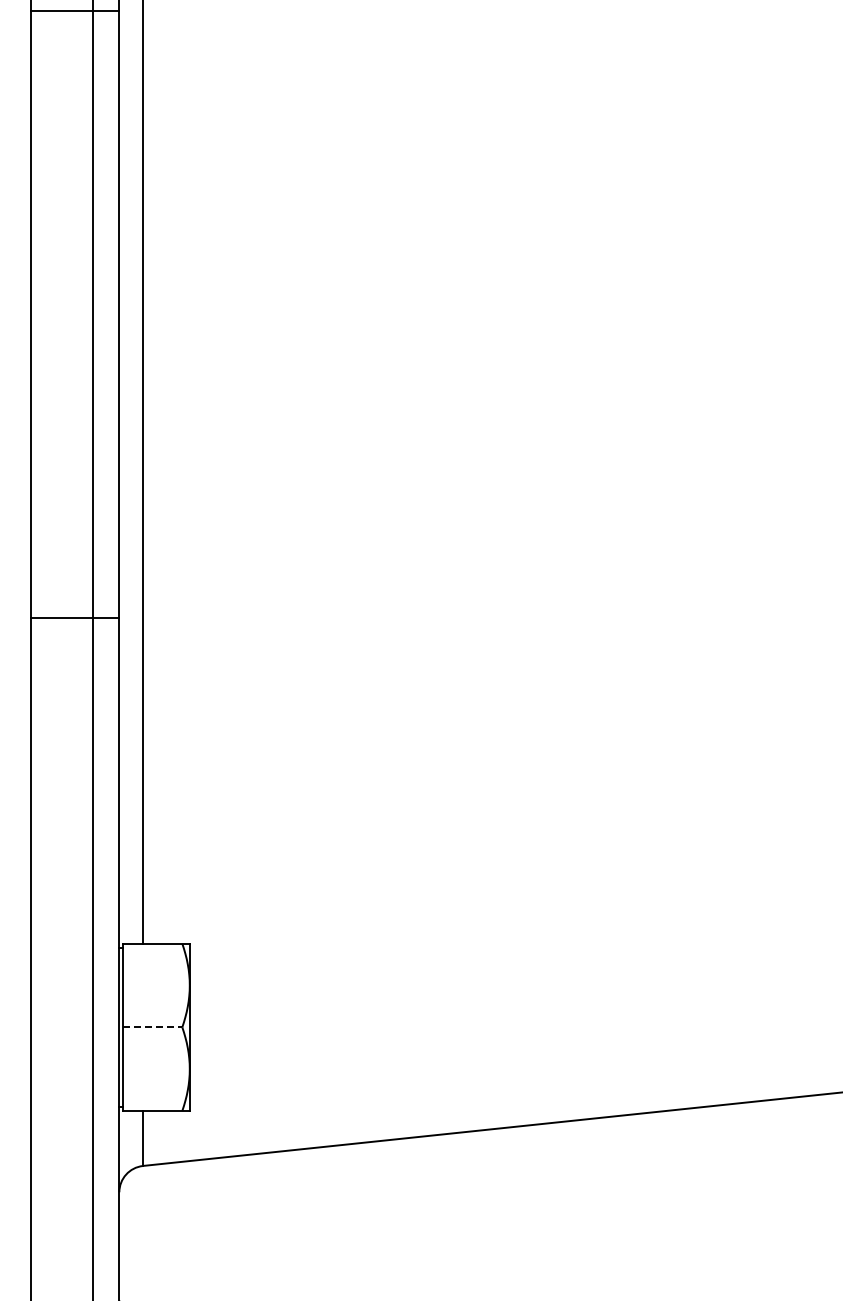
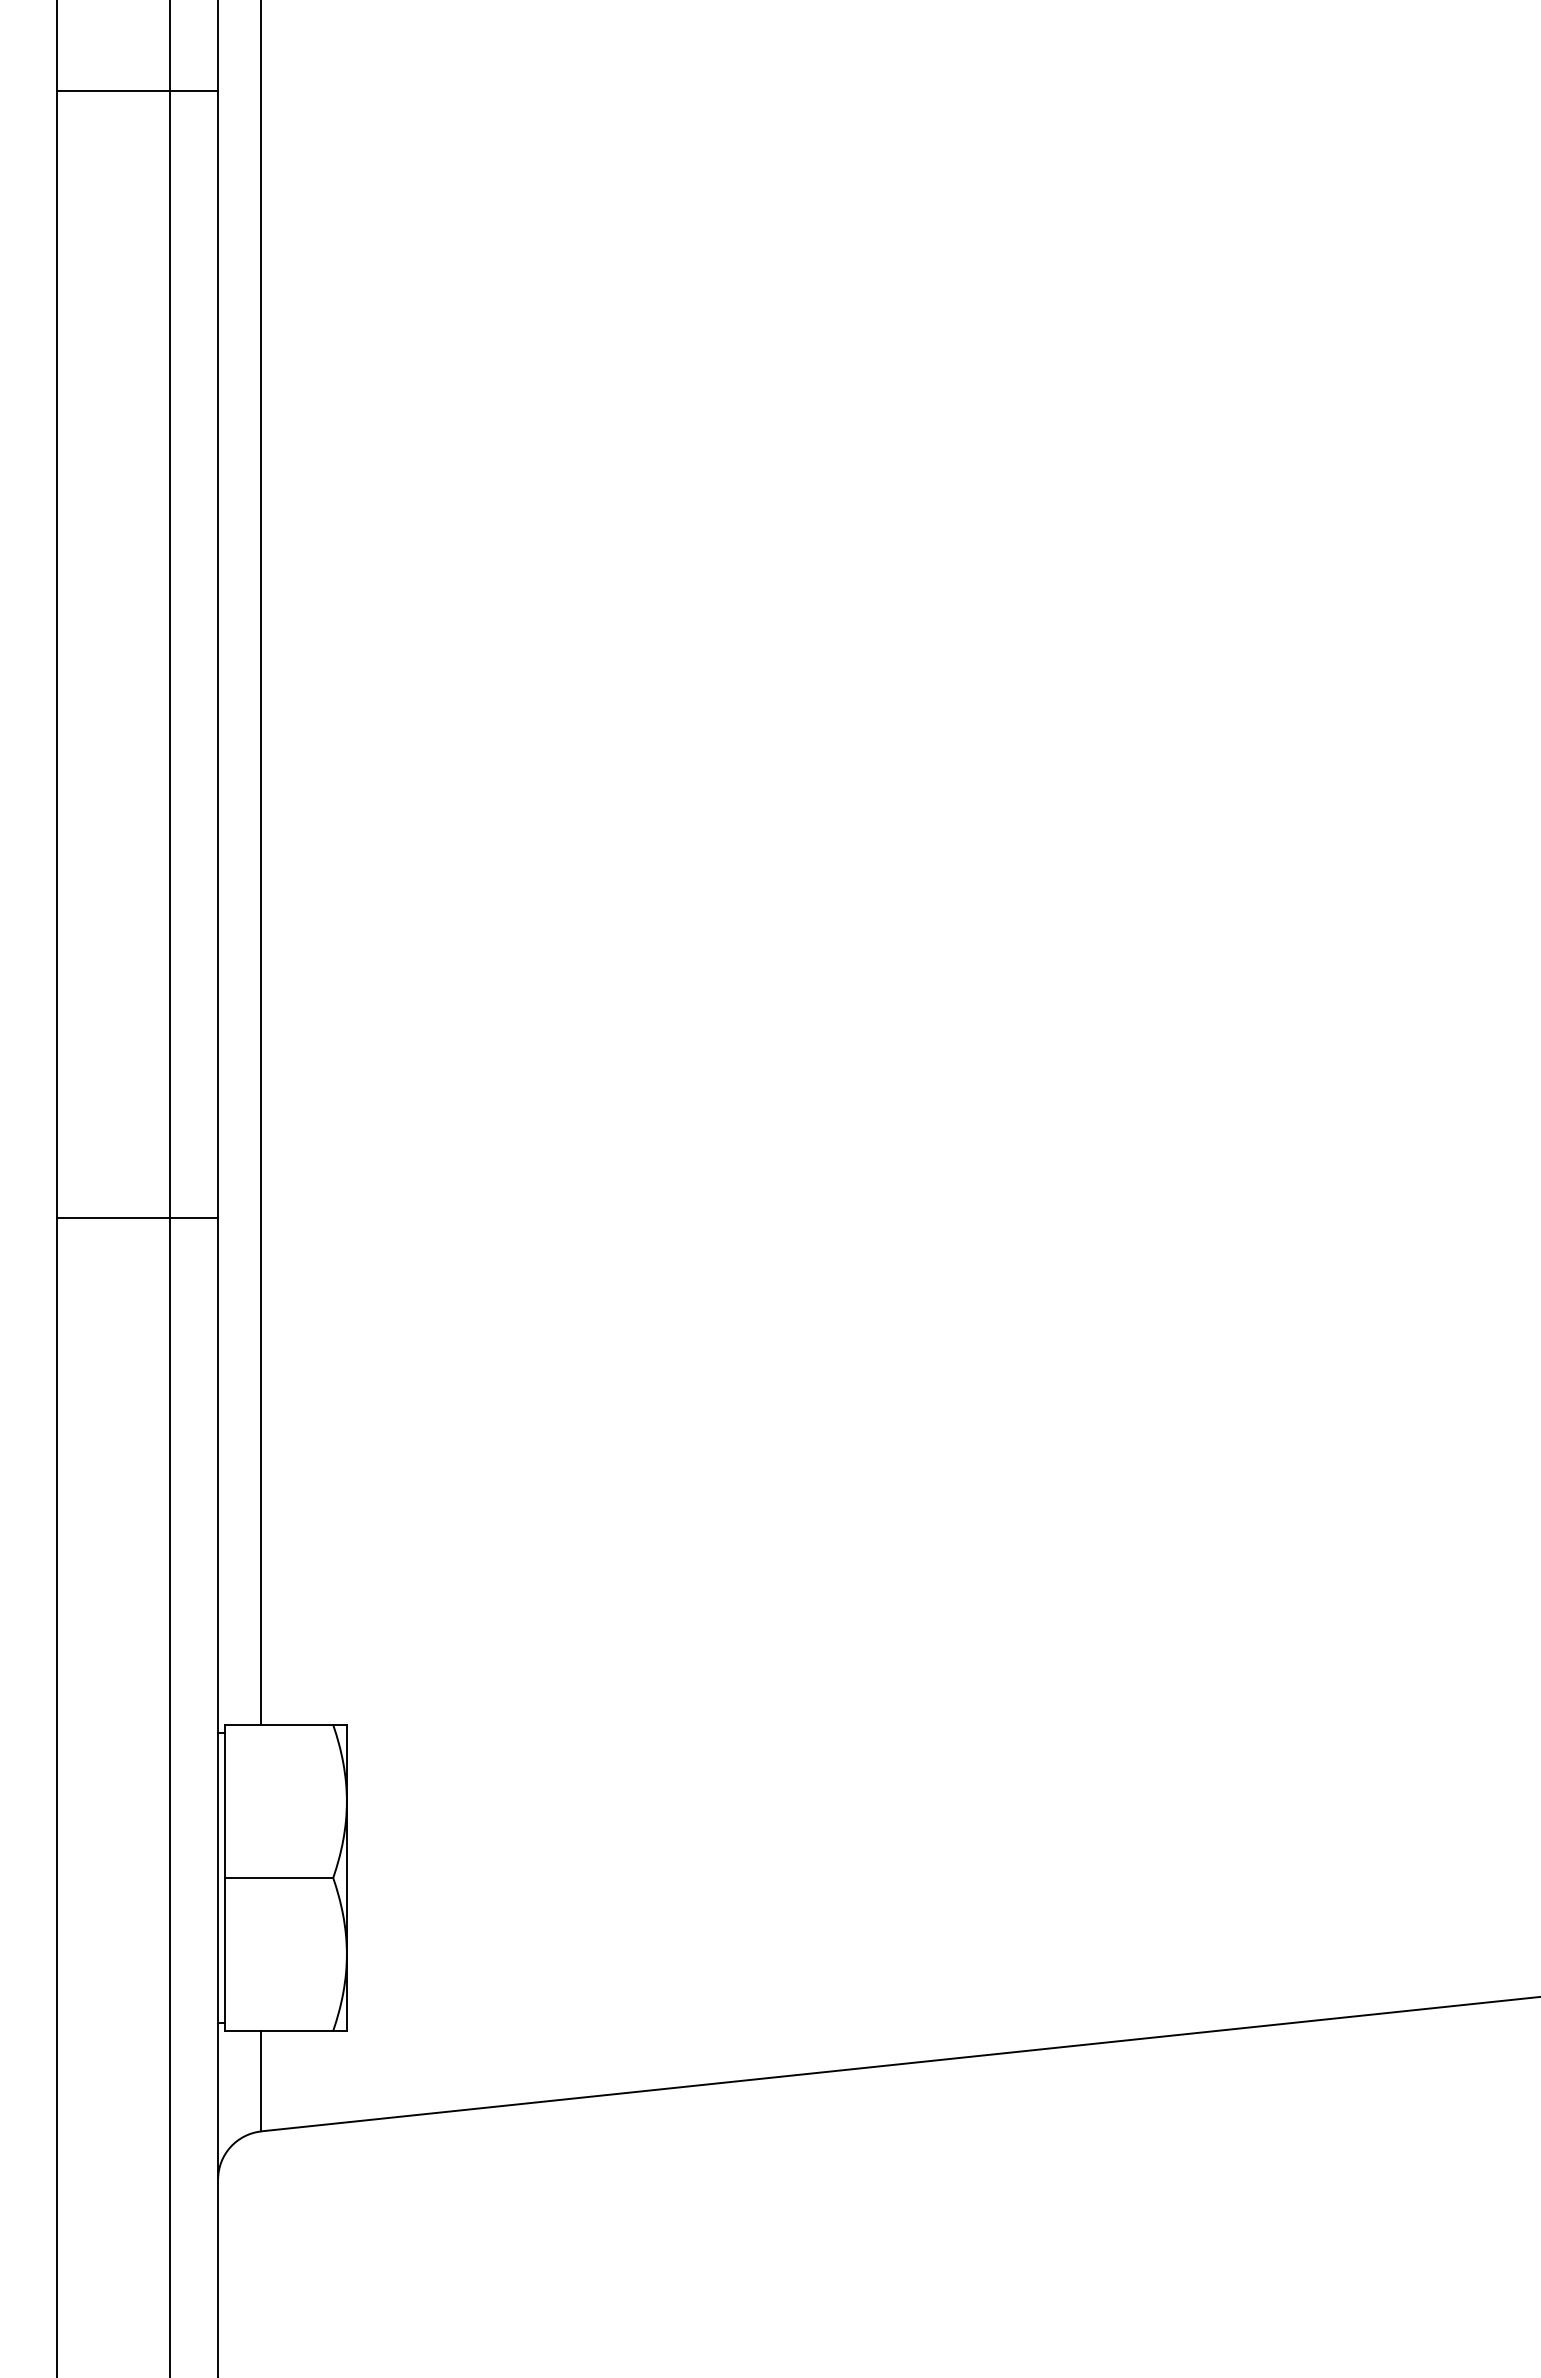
line: (75, 10) -> (137, 90), moved
line: (75, 618) -> (137, 1218), moved
line: (152, 1027) -> (278, 1878), dashed -> solid

